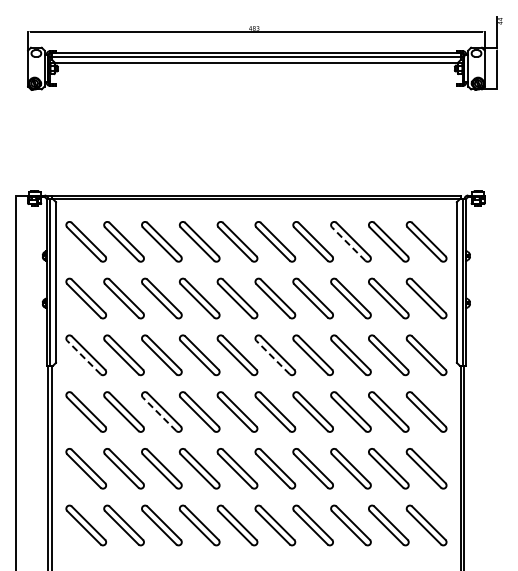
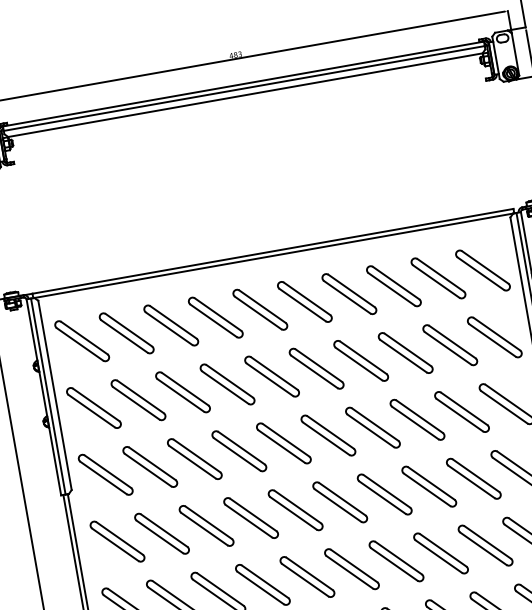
line: (348, 244) -> (391, 289), dashed -> solid
line: (83, 357) -> (102, 477), dashed -> solid
line: (273, 357) -> (326, 438), dashed -> solid
line: (159, 414) -> (204, 529), dashed -> solid

